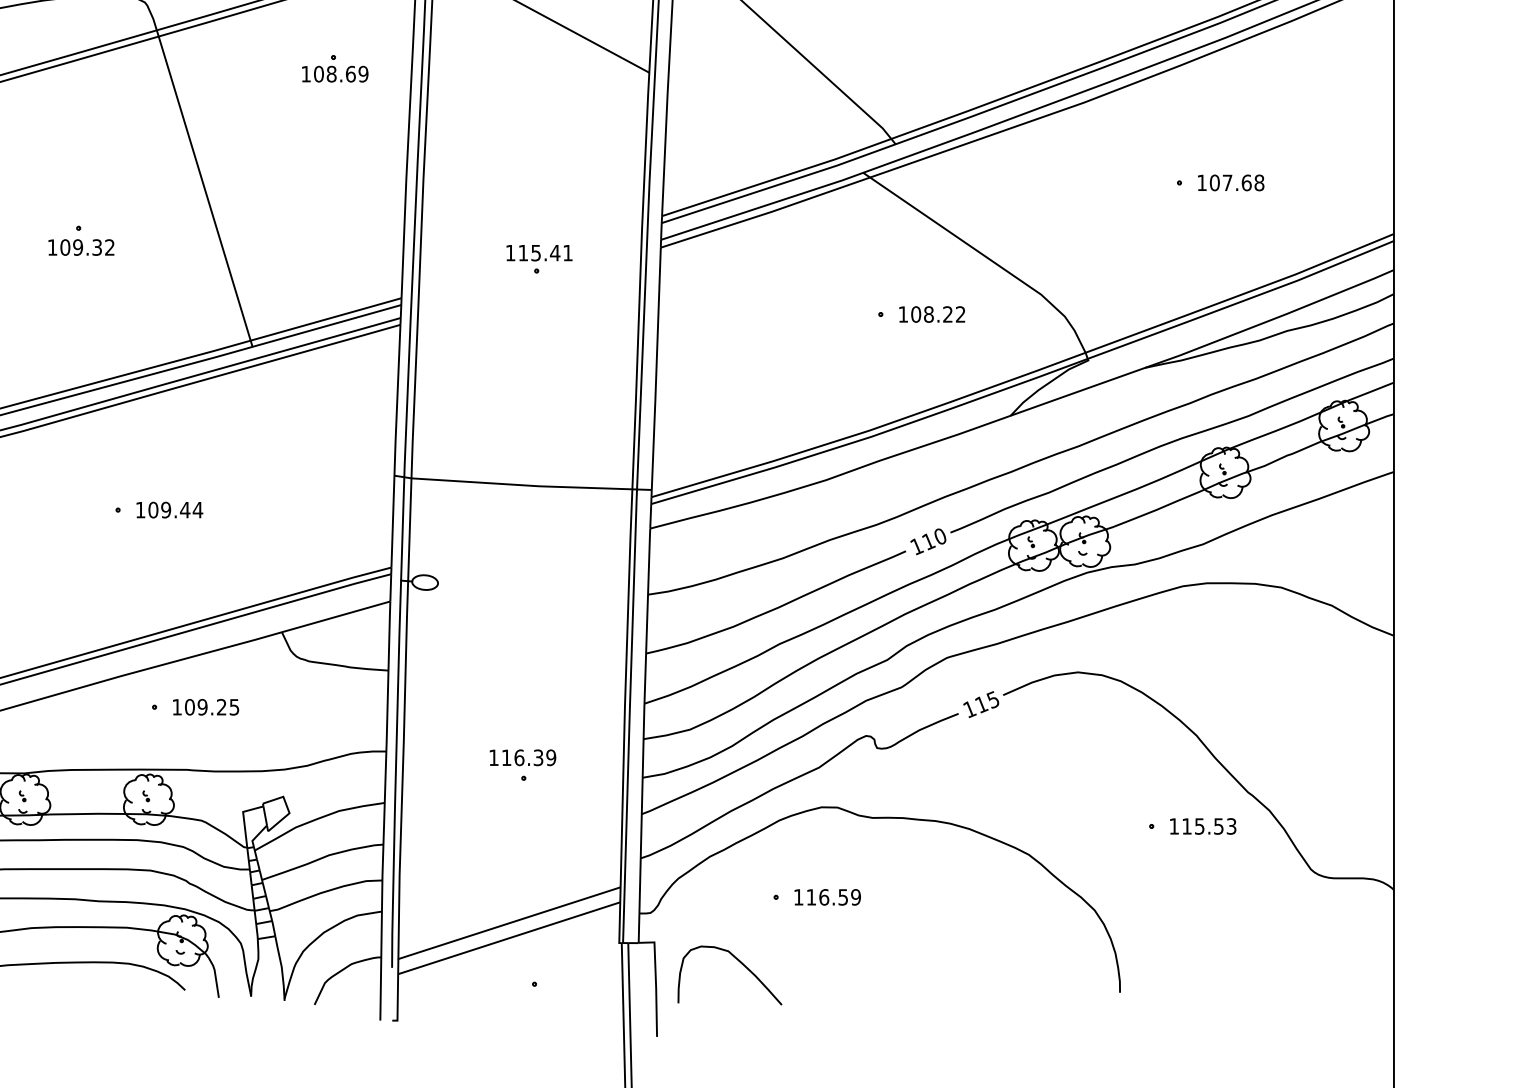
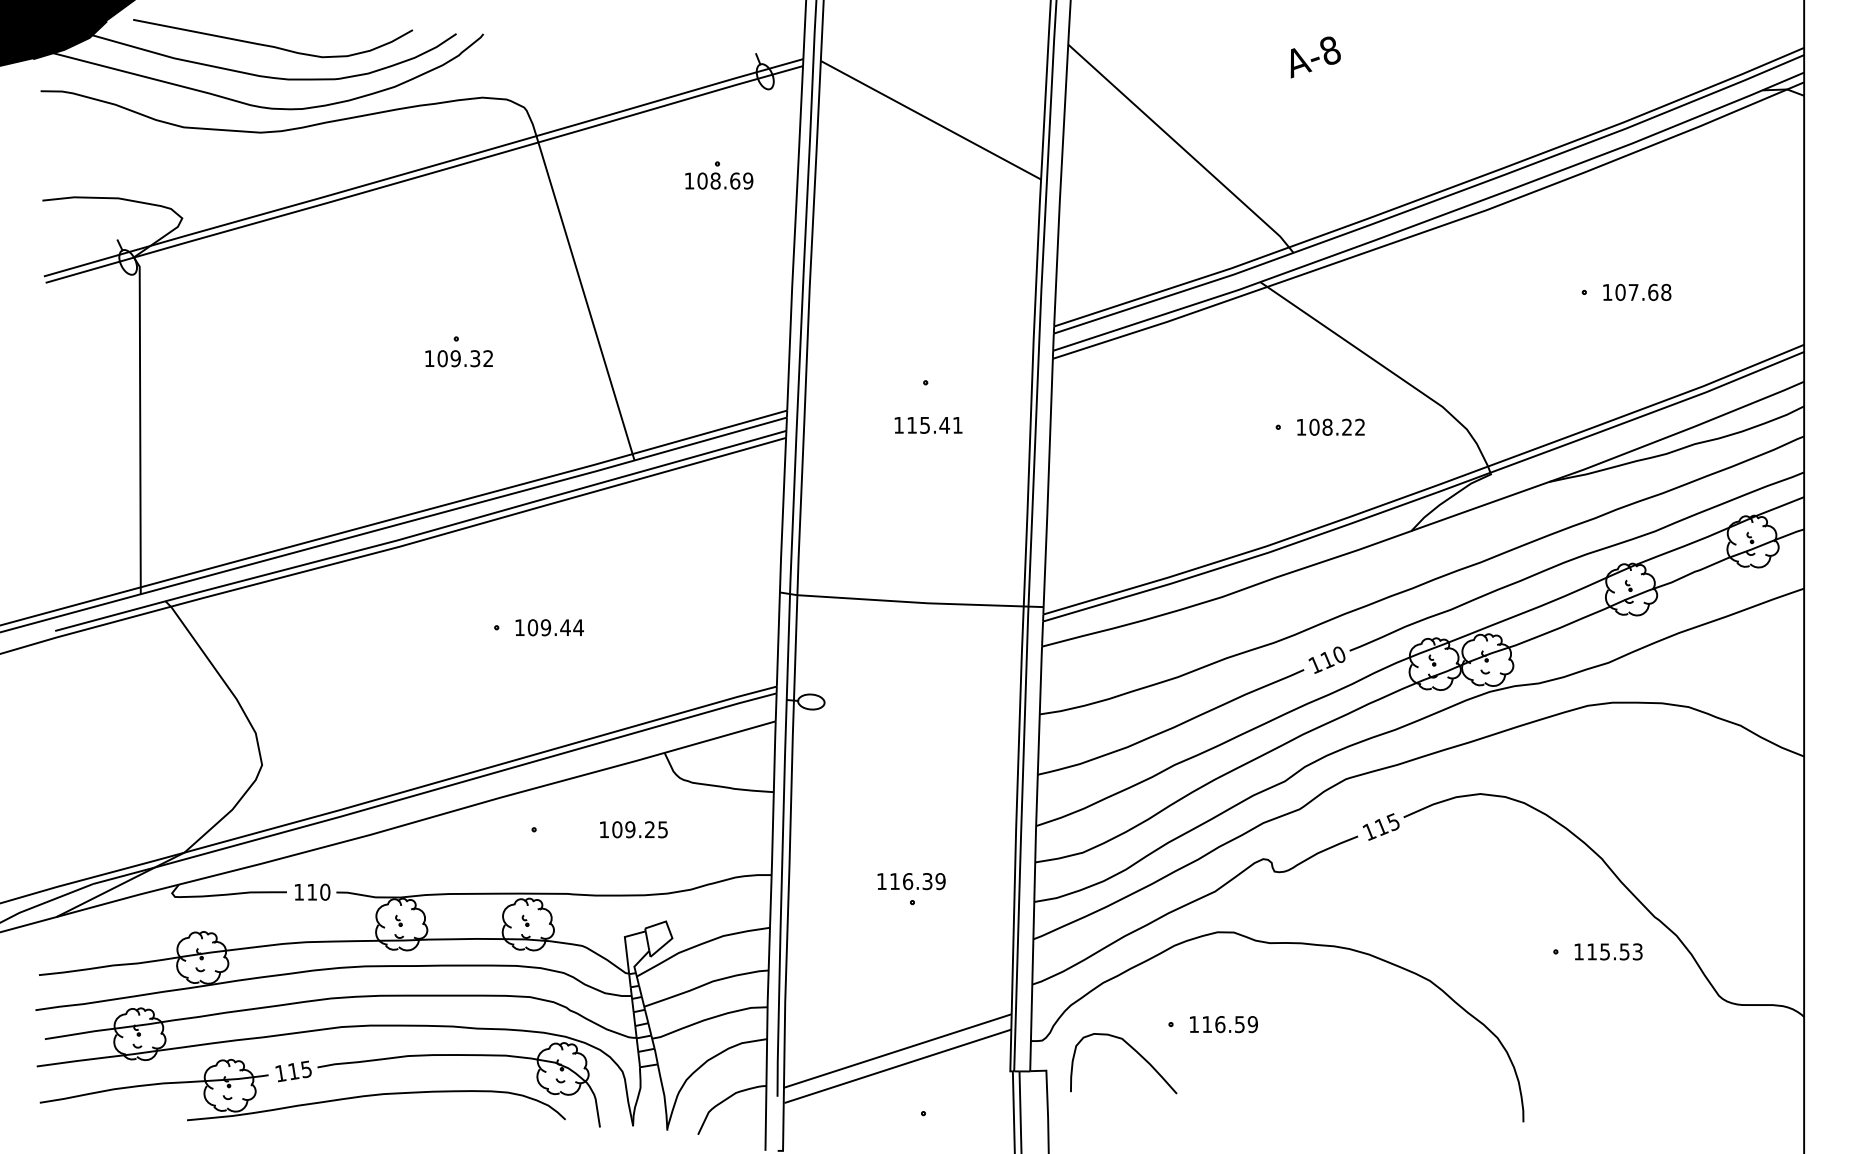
text: (539, 253) -> (928, 425), moved
text: (205, 707) -> (633, 829), moved
curve: (739, 962) -> (1133, 1050), moved

